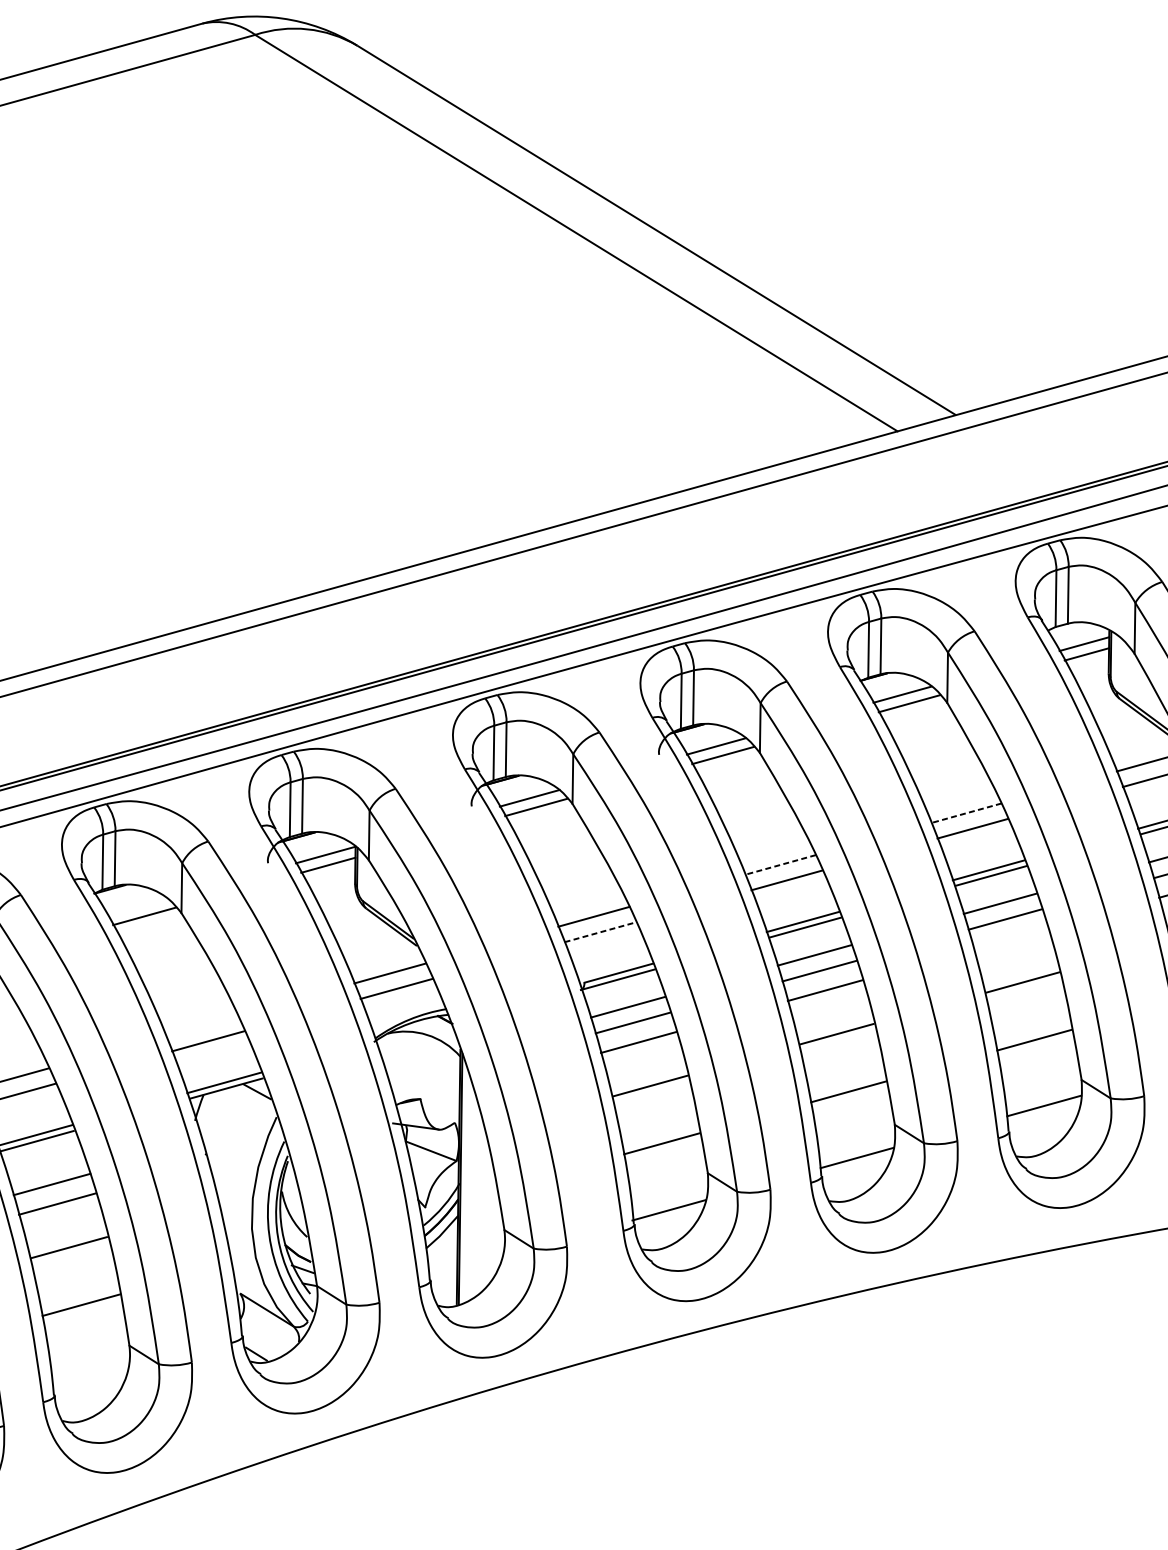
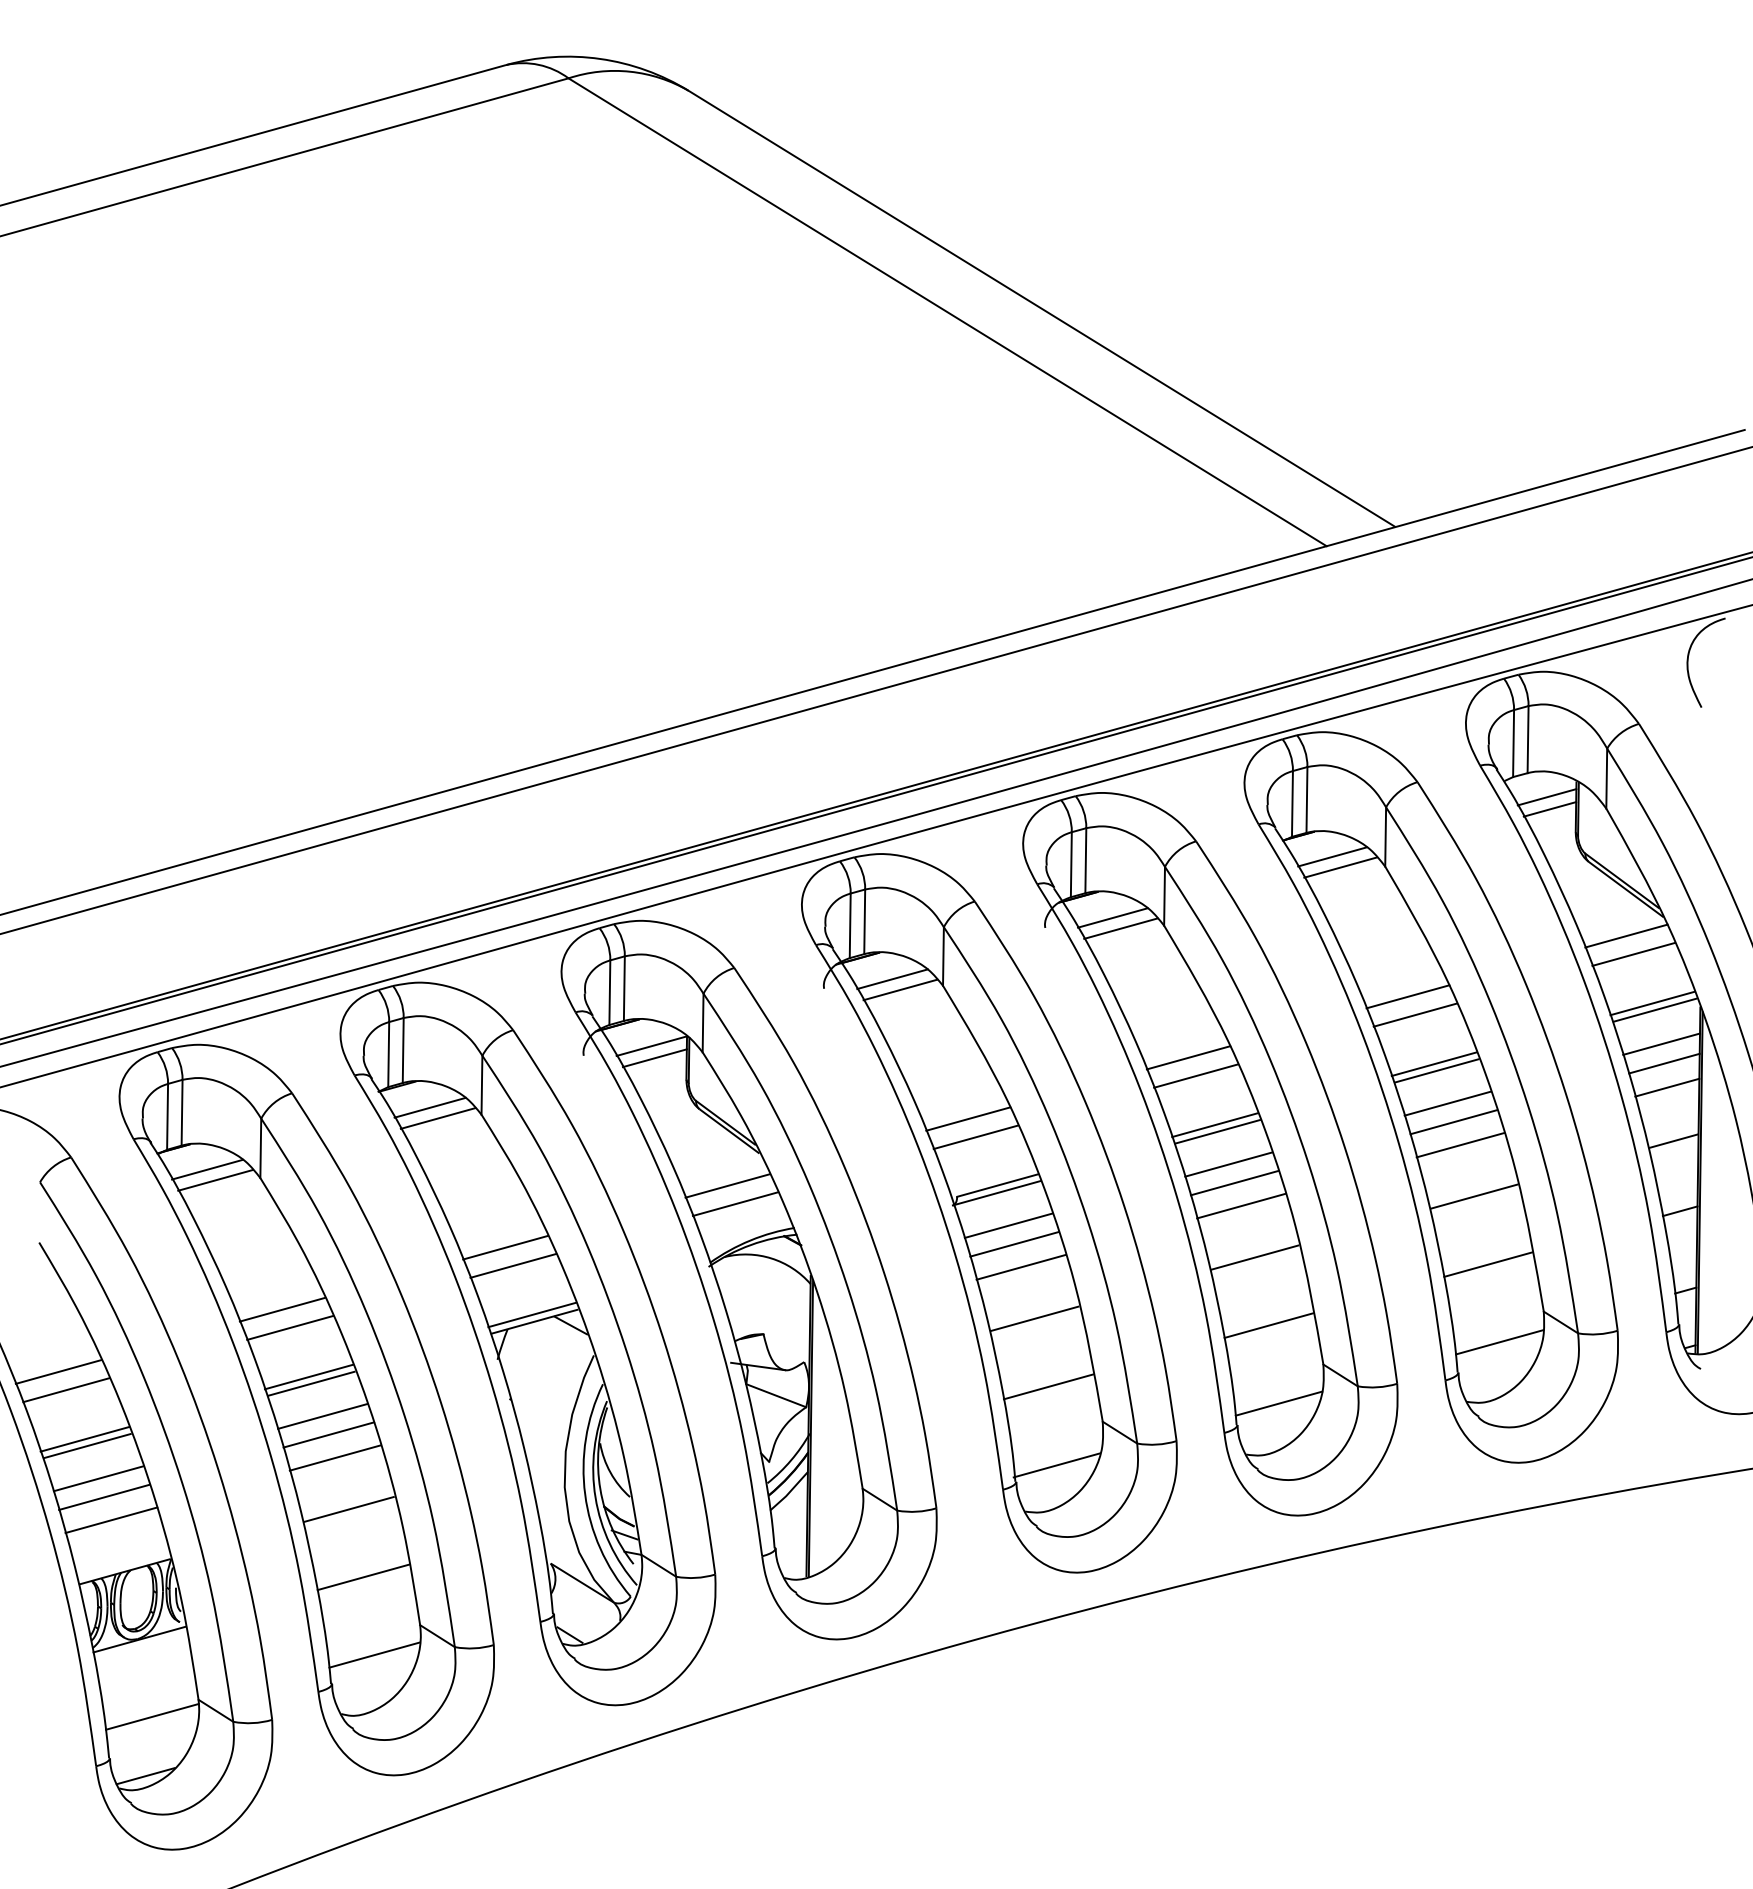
line: (966, 812) -> (1407, 996), dashed -> solid
line: (780, 864) -> (1188, 1057), dashed -> solid
line: (137, 907) -> (429, 1107), added
line: (600, 932) -> (975, 1137), dashed -> solid
line: (1010, 939) -> (1459, 1145), added
line: (201, 1025) -> (505, 1247), added
line: (46, 1168) -> (322, 1416), added
line: (90, 1370) -> (374, 1654), added

